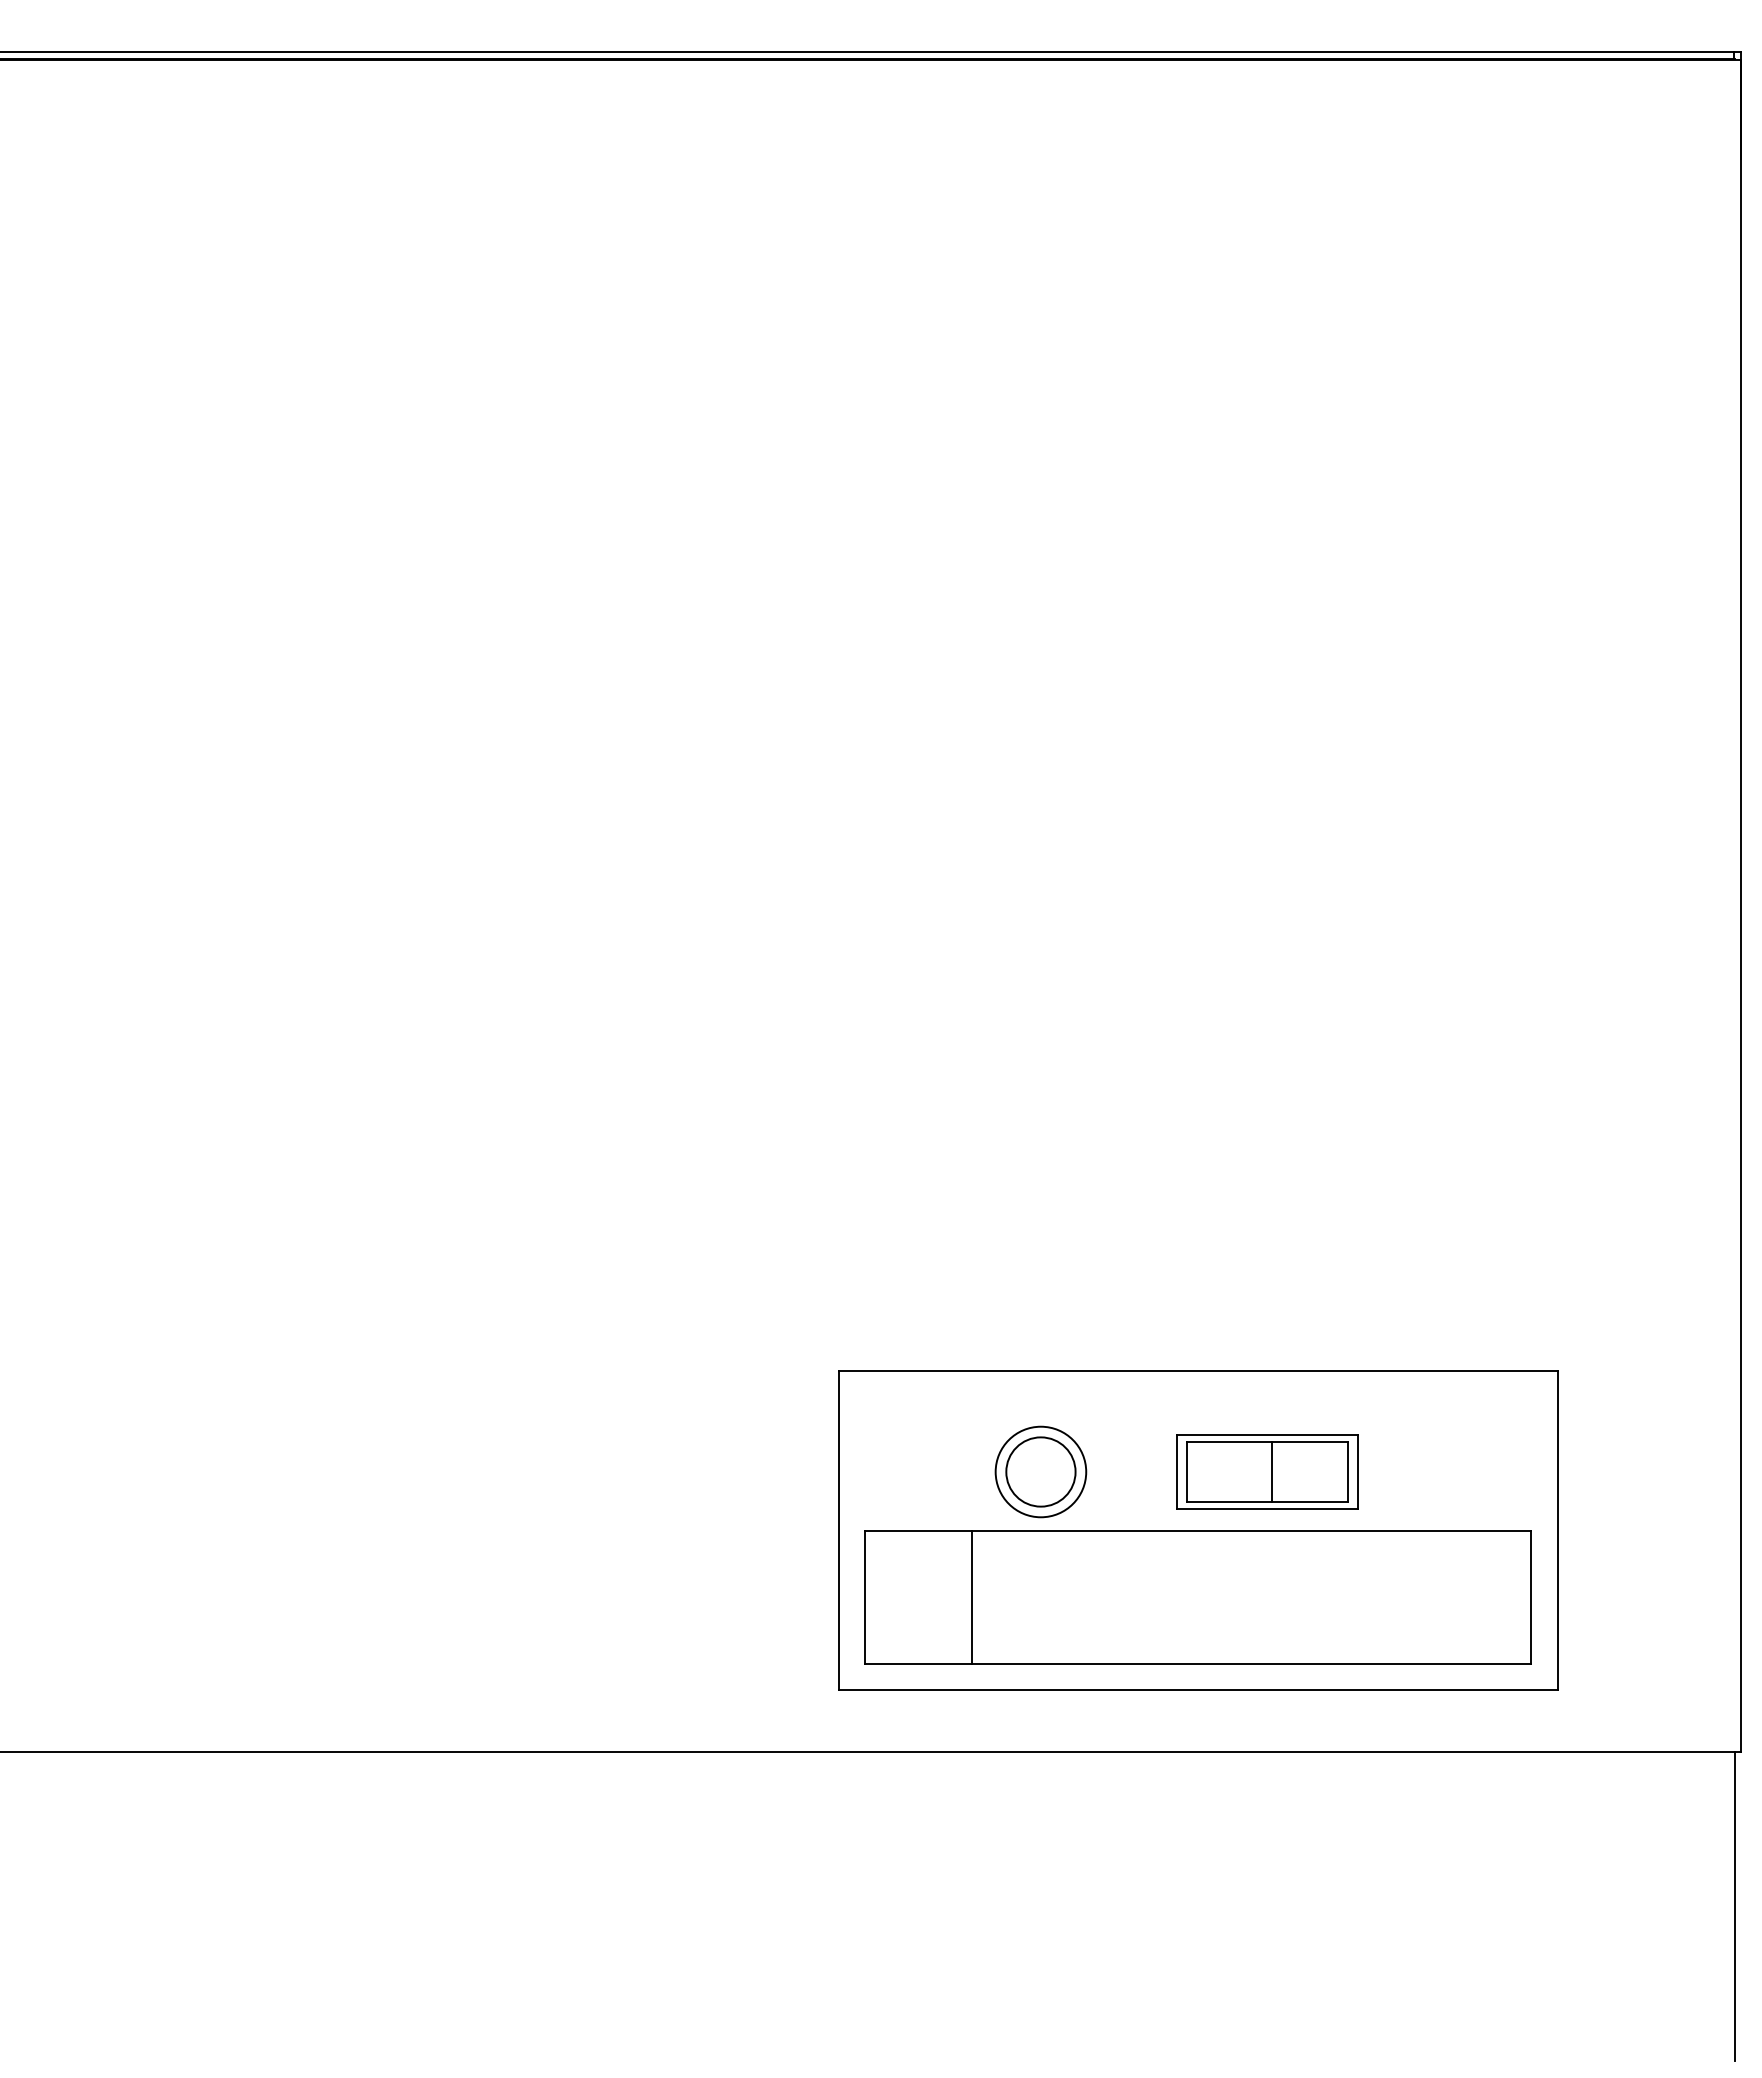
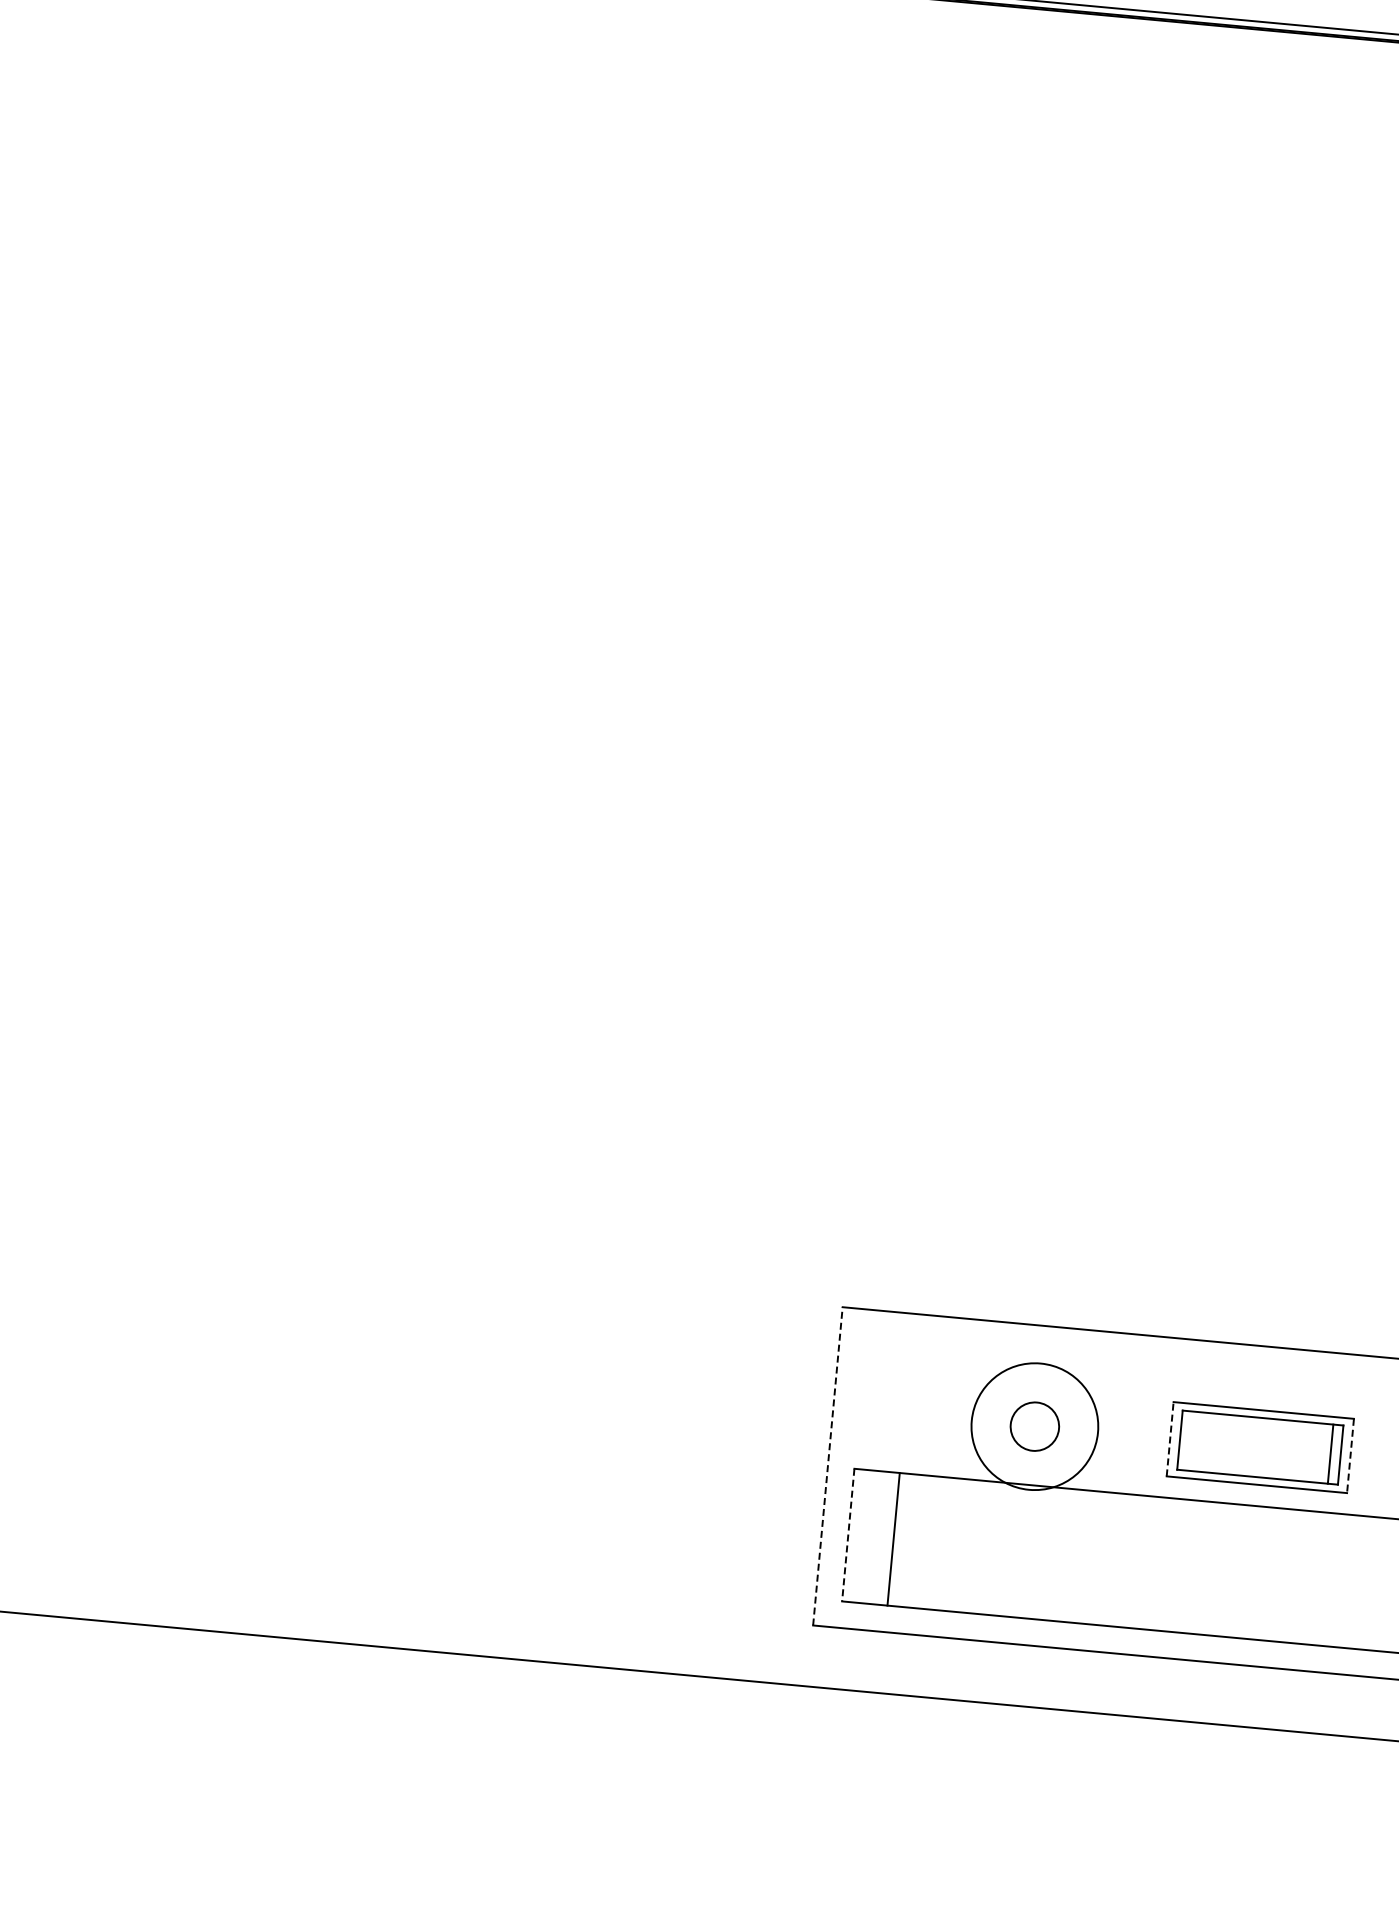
circle: (1040, 1471) -> (1034, 1426), size x0.7
circle: (1040, 1471) -> (1034, 1426), size x1.4
line: (1176, 1471) -> (1169, 1438), solid -> dashed
line: (1271, 1471) -> (1330, 1453), moved
line: (1357, 1472) -> (1350, 1456), solid -> dashed
line: (838, 1530) -> (827, 1466), solid -> dashed
line: (971, 1596) -> (893, 1538), moved
line: (865, 1597) -> (848, 1535), solid -> dashed

